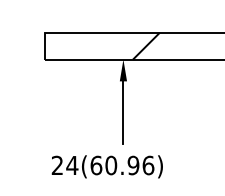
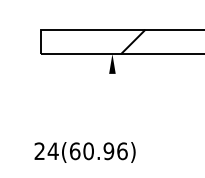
line: (123, 107) -> (112, 97), removed
text: (106, 166) -> (84, 152), moved

